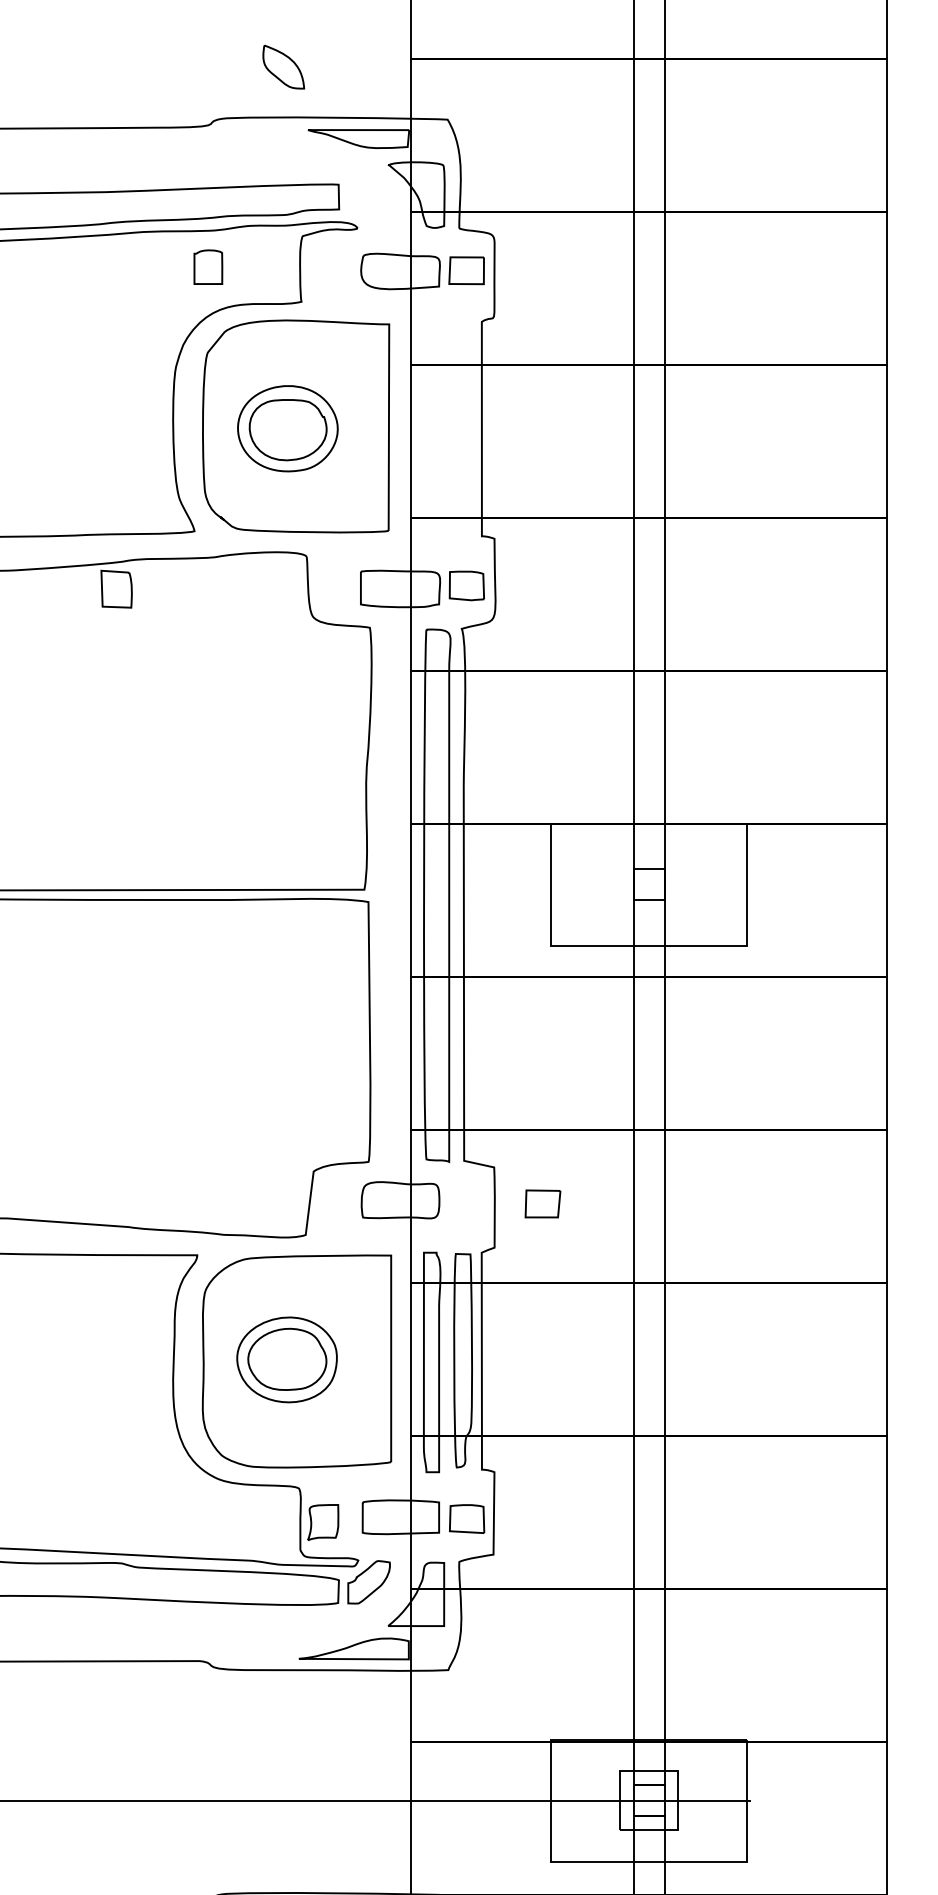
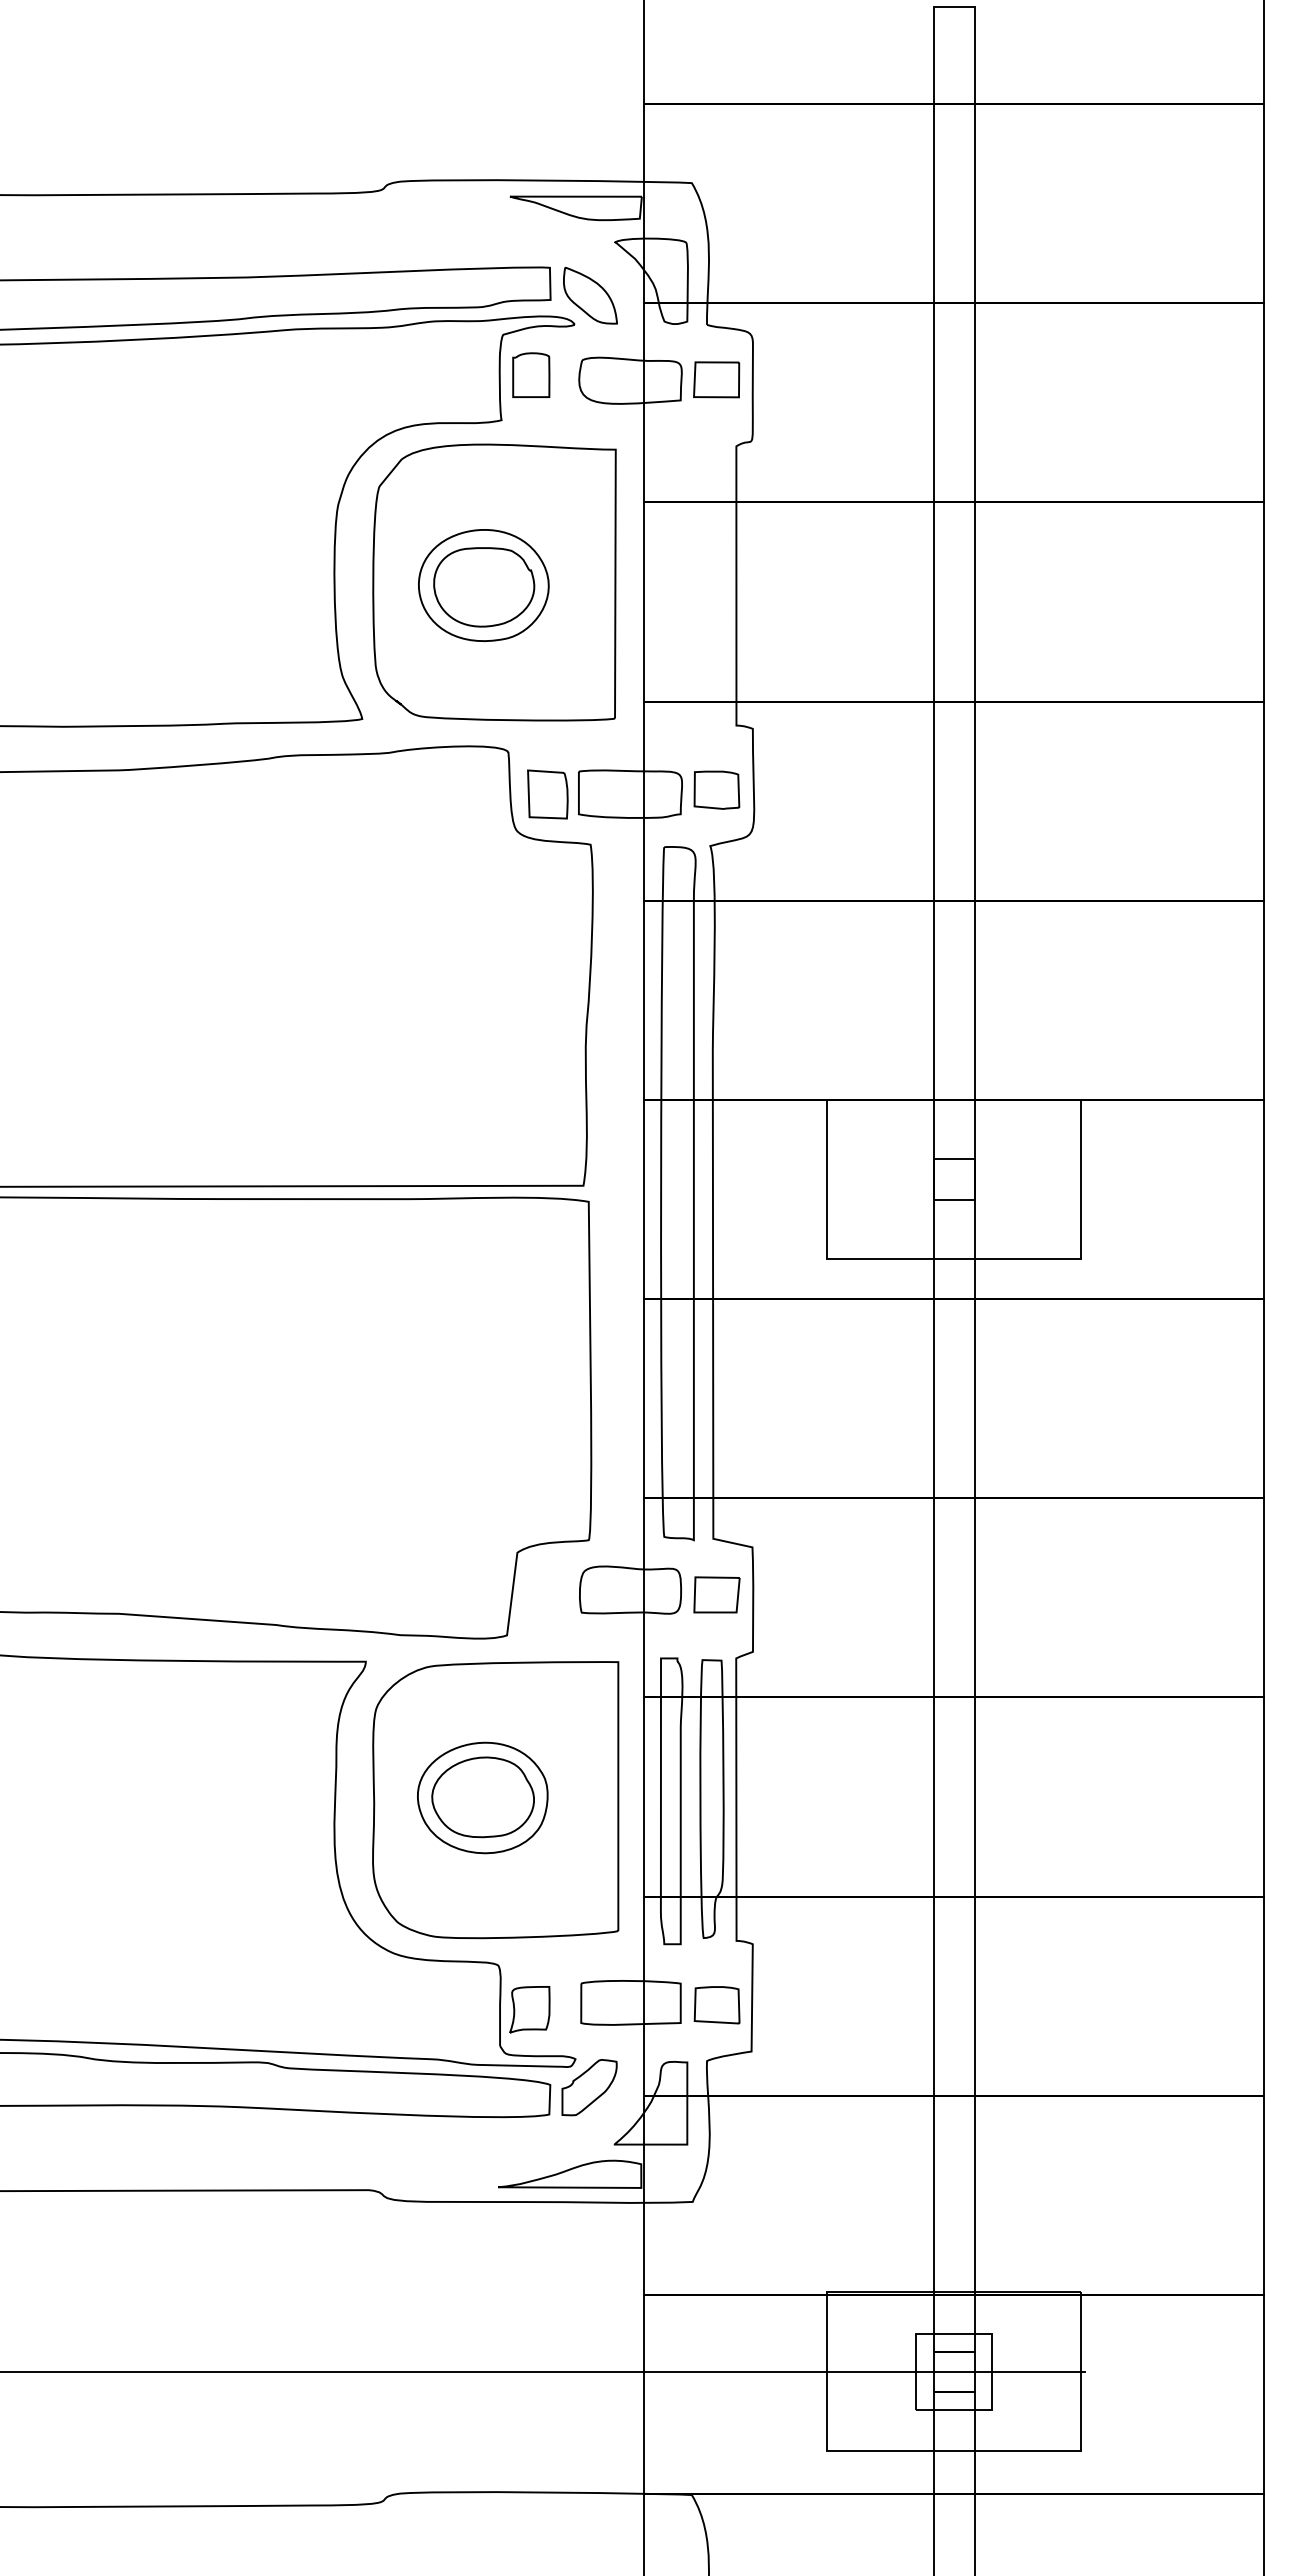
part: (283, 66) -> (590, 295), moved
part: (208, 266) -> (531, 374), moved
part: (116, 589) -> (547, 794), moved
part: (542, 1203) -> (716, 1594), moved

